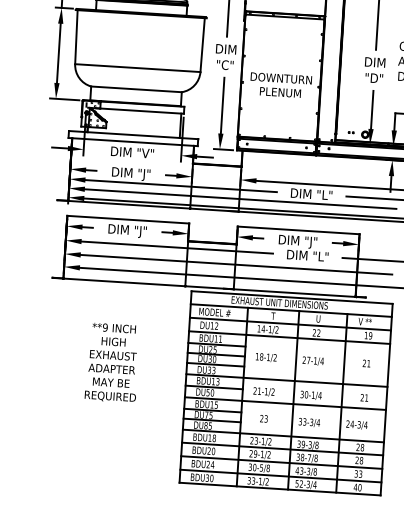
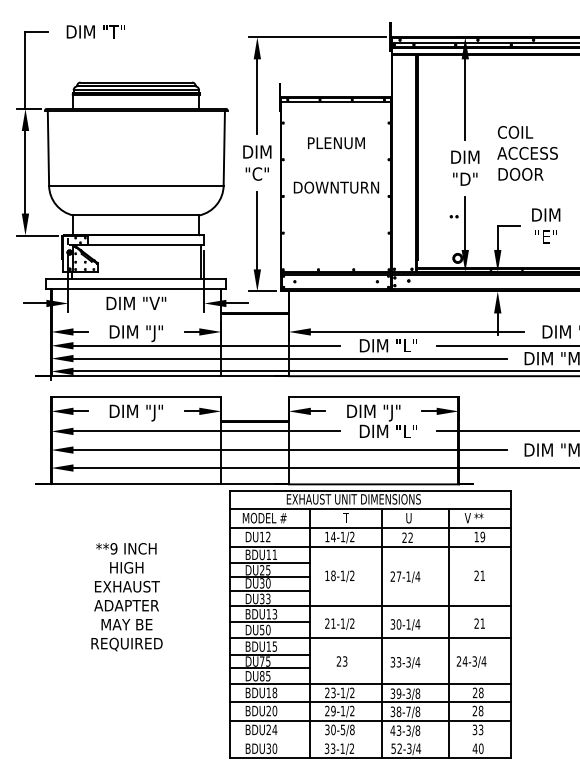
text: (280, 92) -> (336, 143), moved
part: (350, 132) -> (453, 216), moved
line: (280, 476) -> (370, 739), removed

